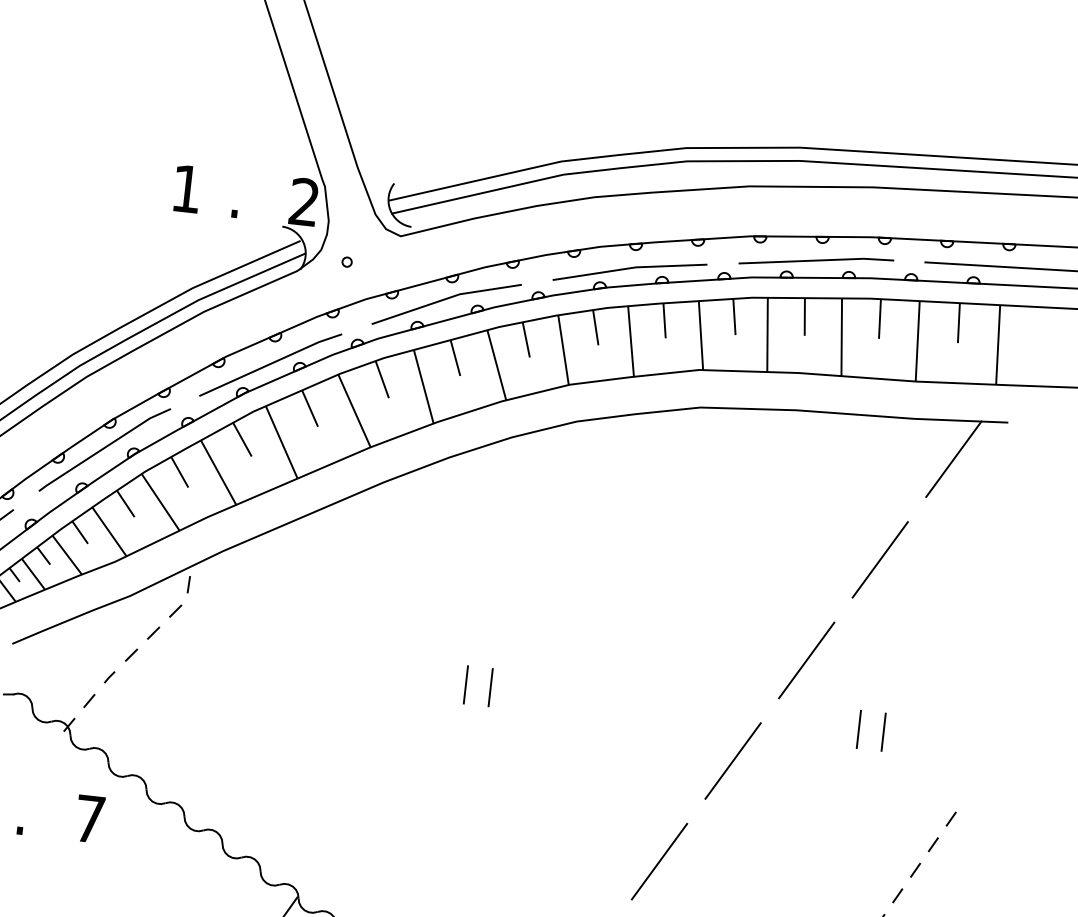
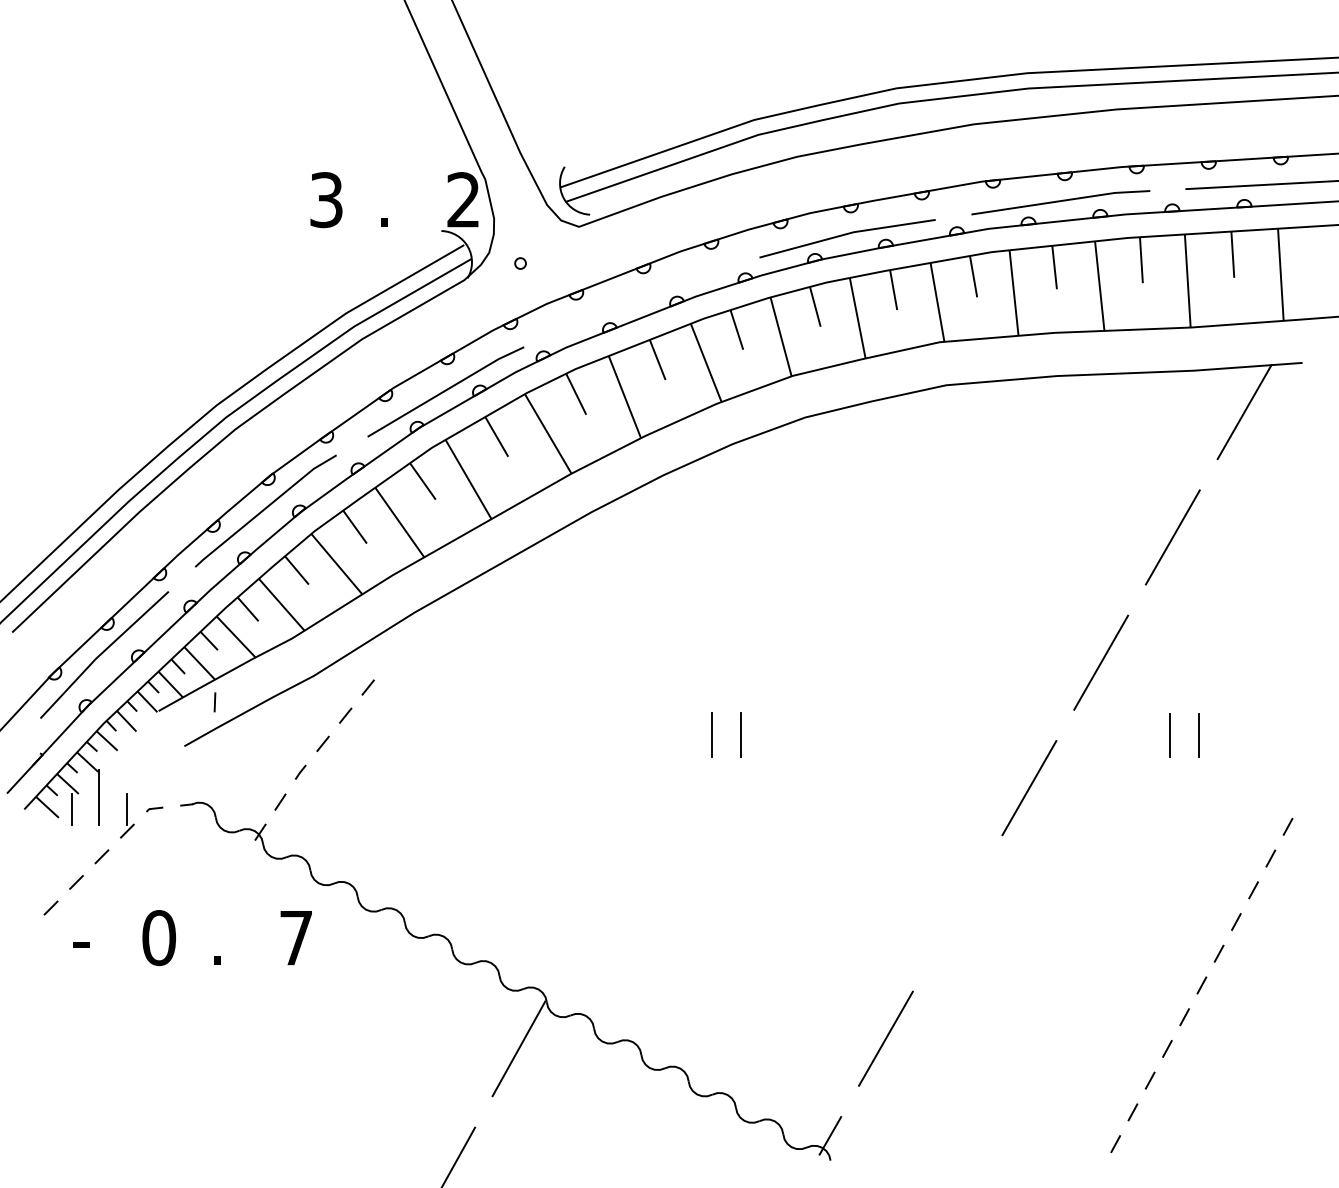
text: (186, 189) -> (326, 200), 1 -> 3
line: (445, 300) -> (638, 294), removed
line: (188, 584) -> (214, 702), moved
line: (659, 861) -> (957, 913), removed

